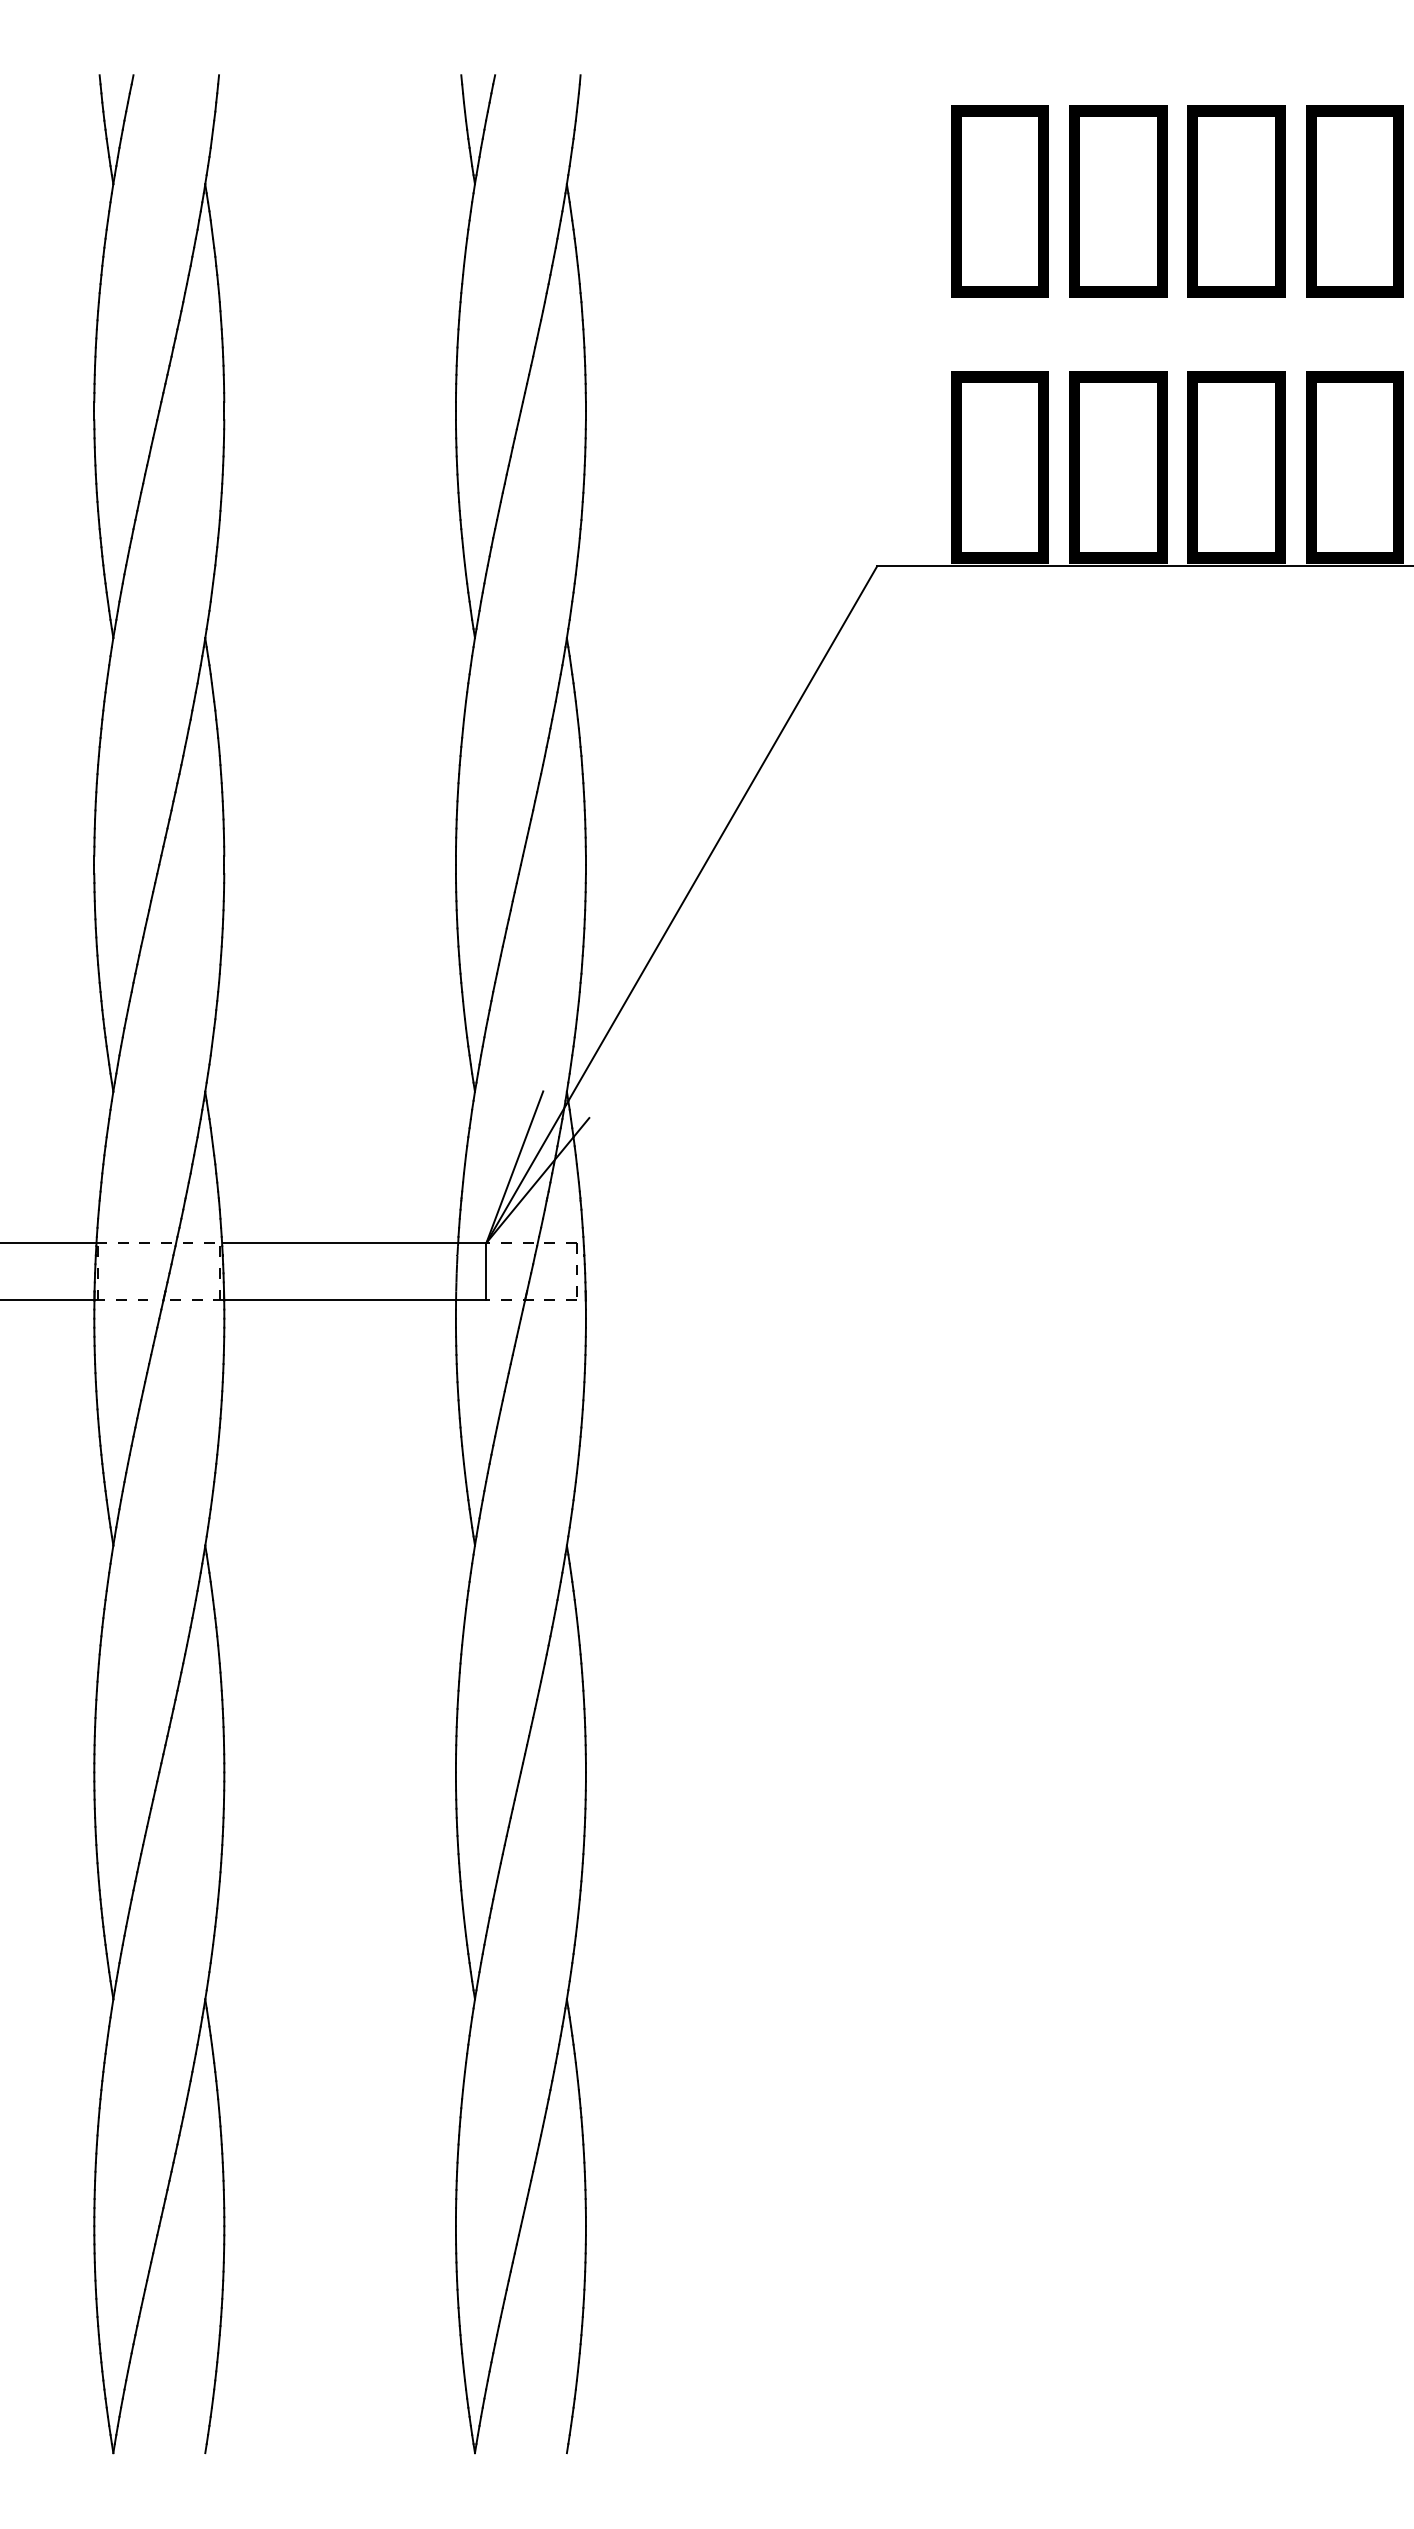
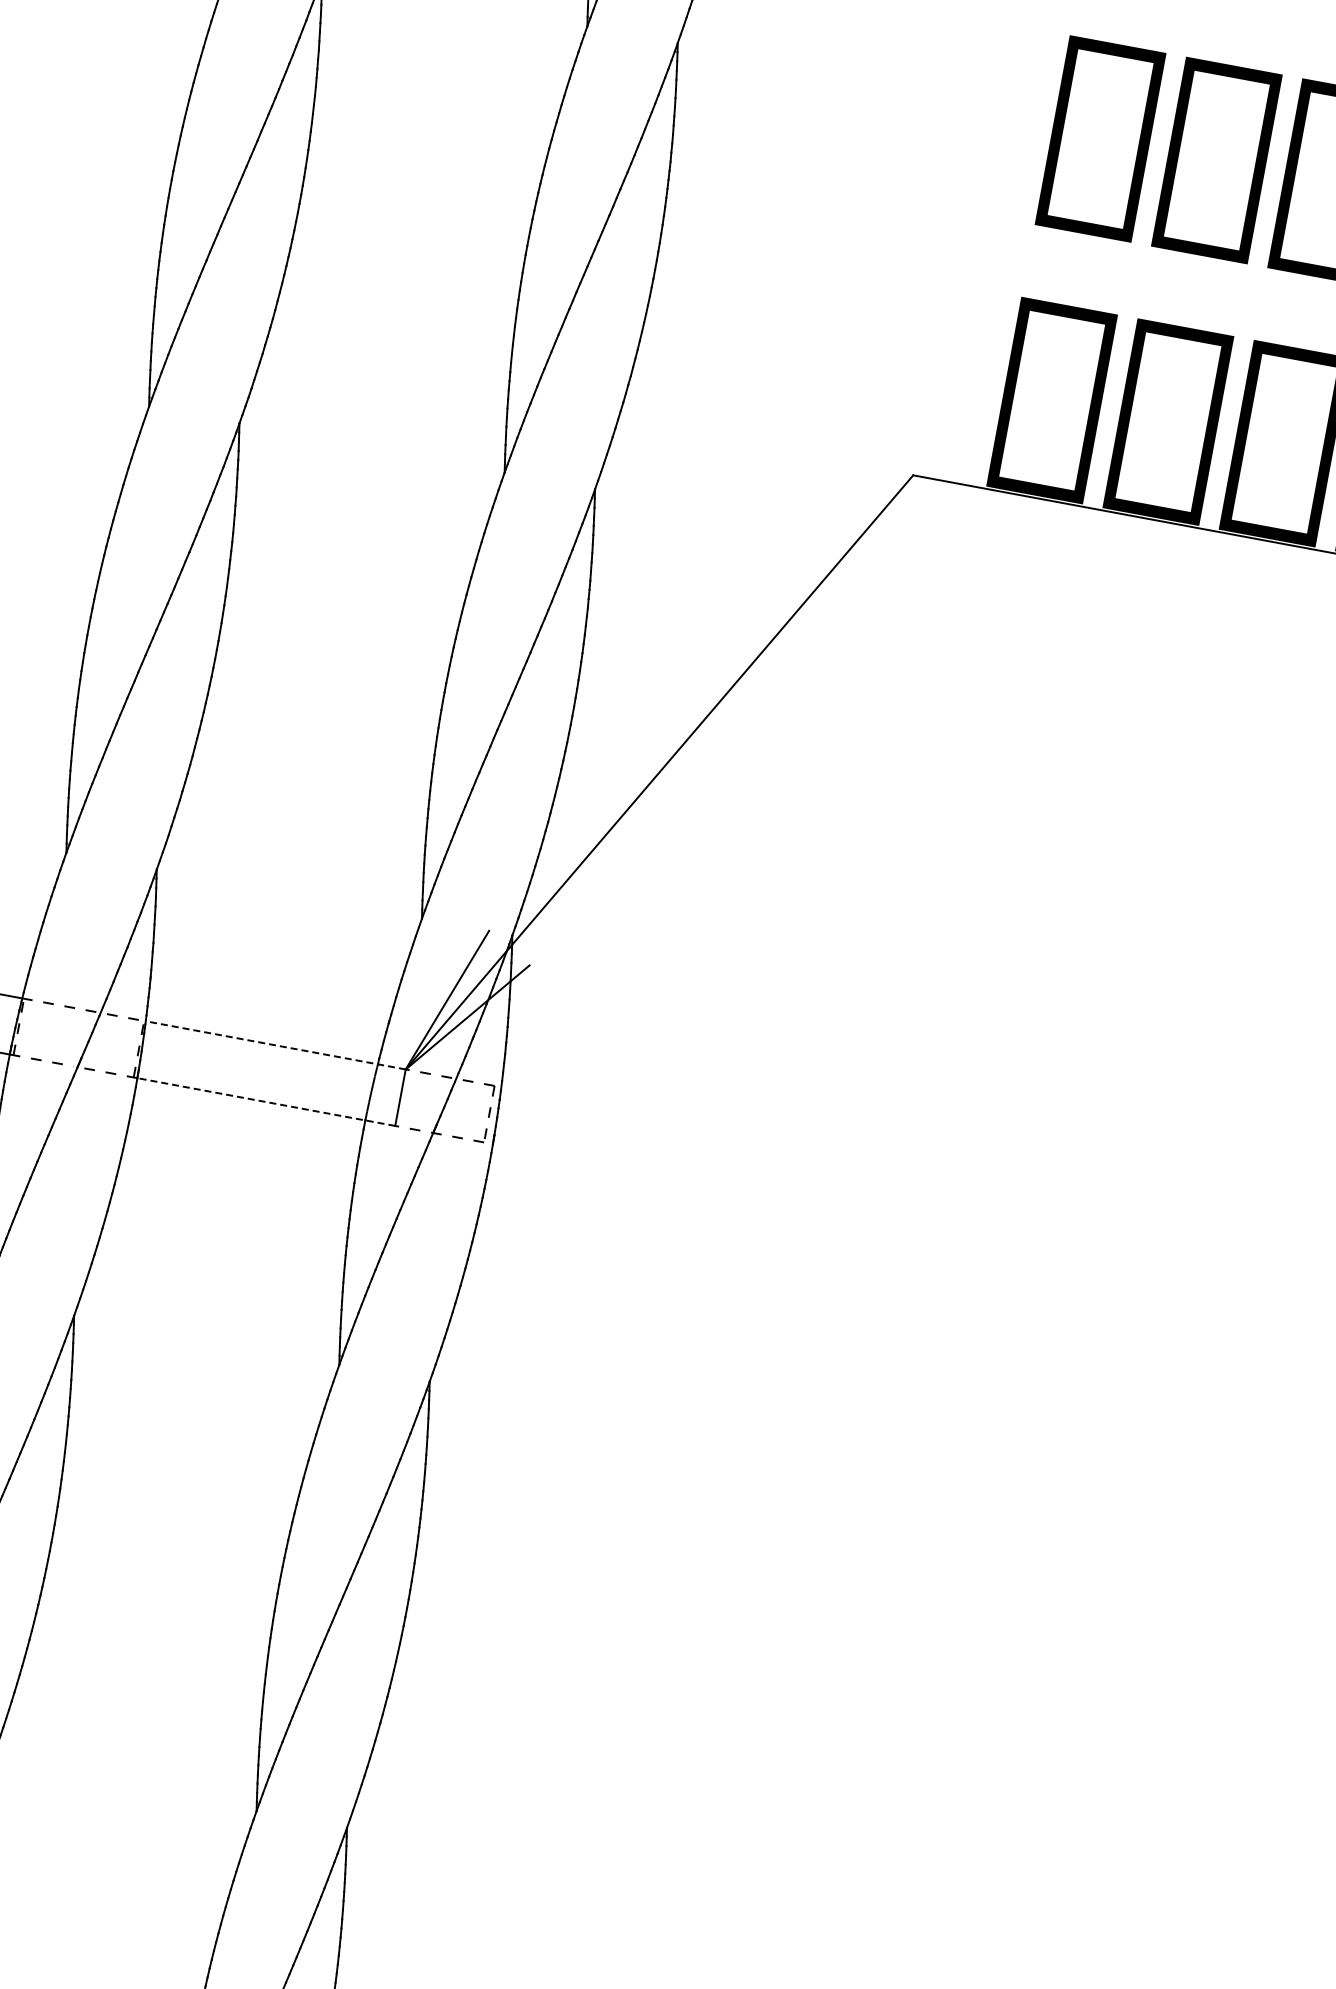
line: (354, 1242) -> (276, 1044), solid -> dashed
line: (354, 1300) -> (265, 1102), solid -> dashed

